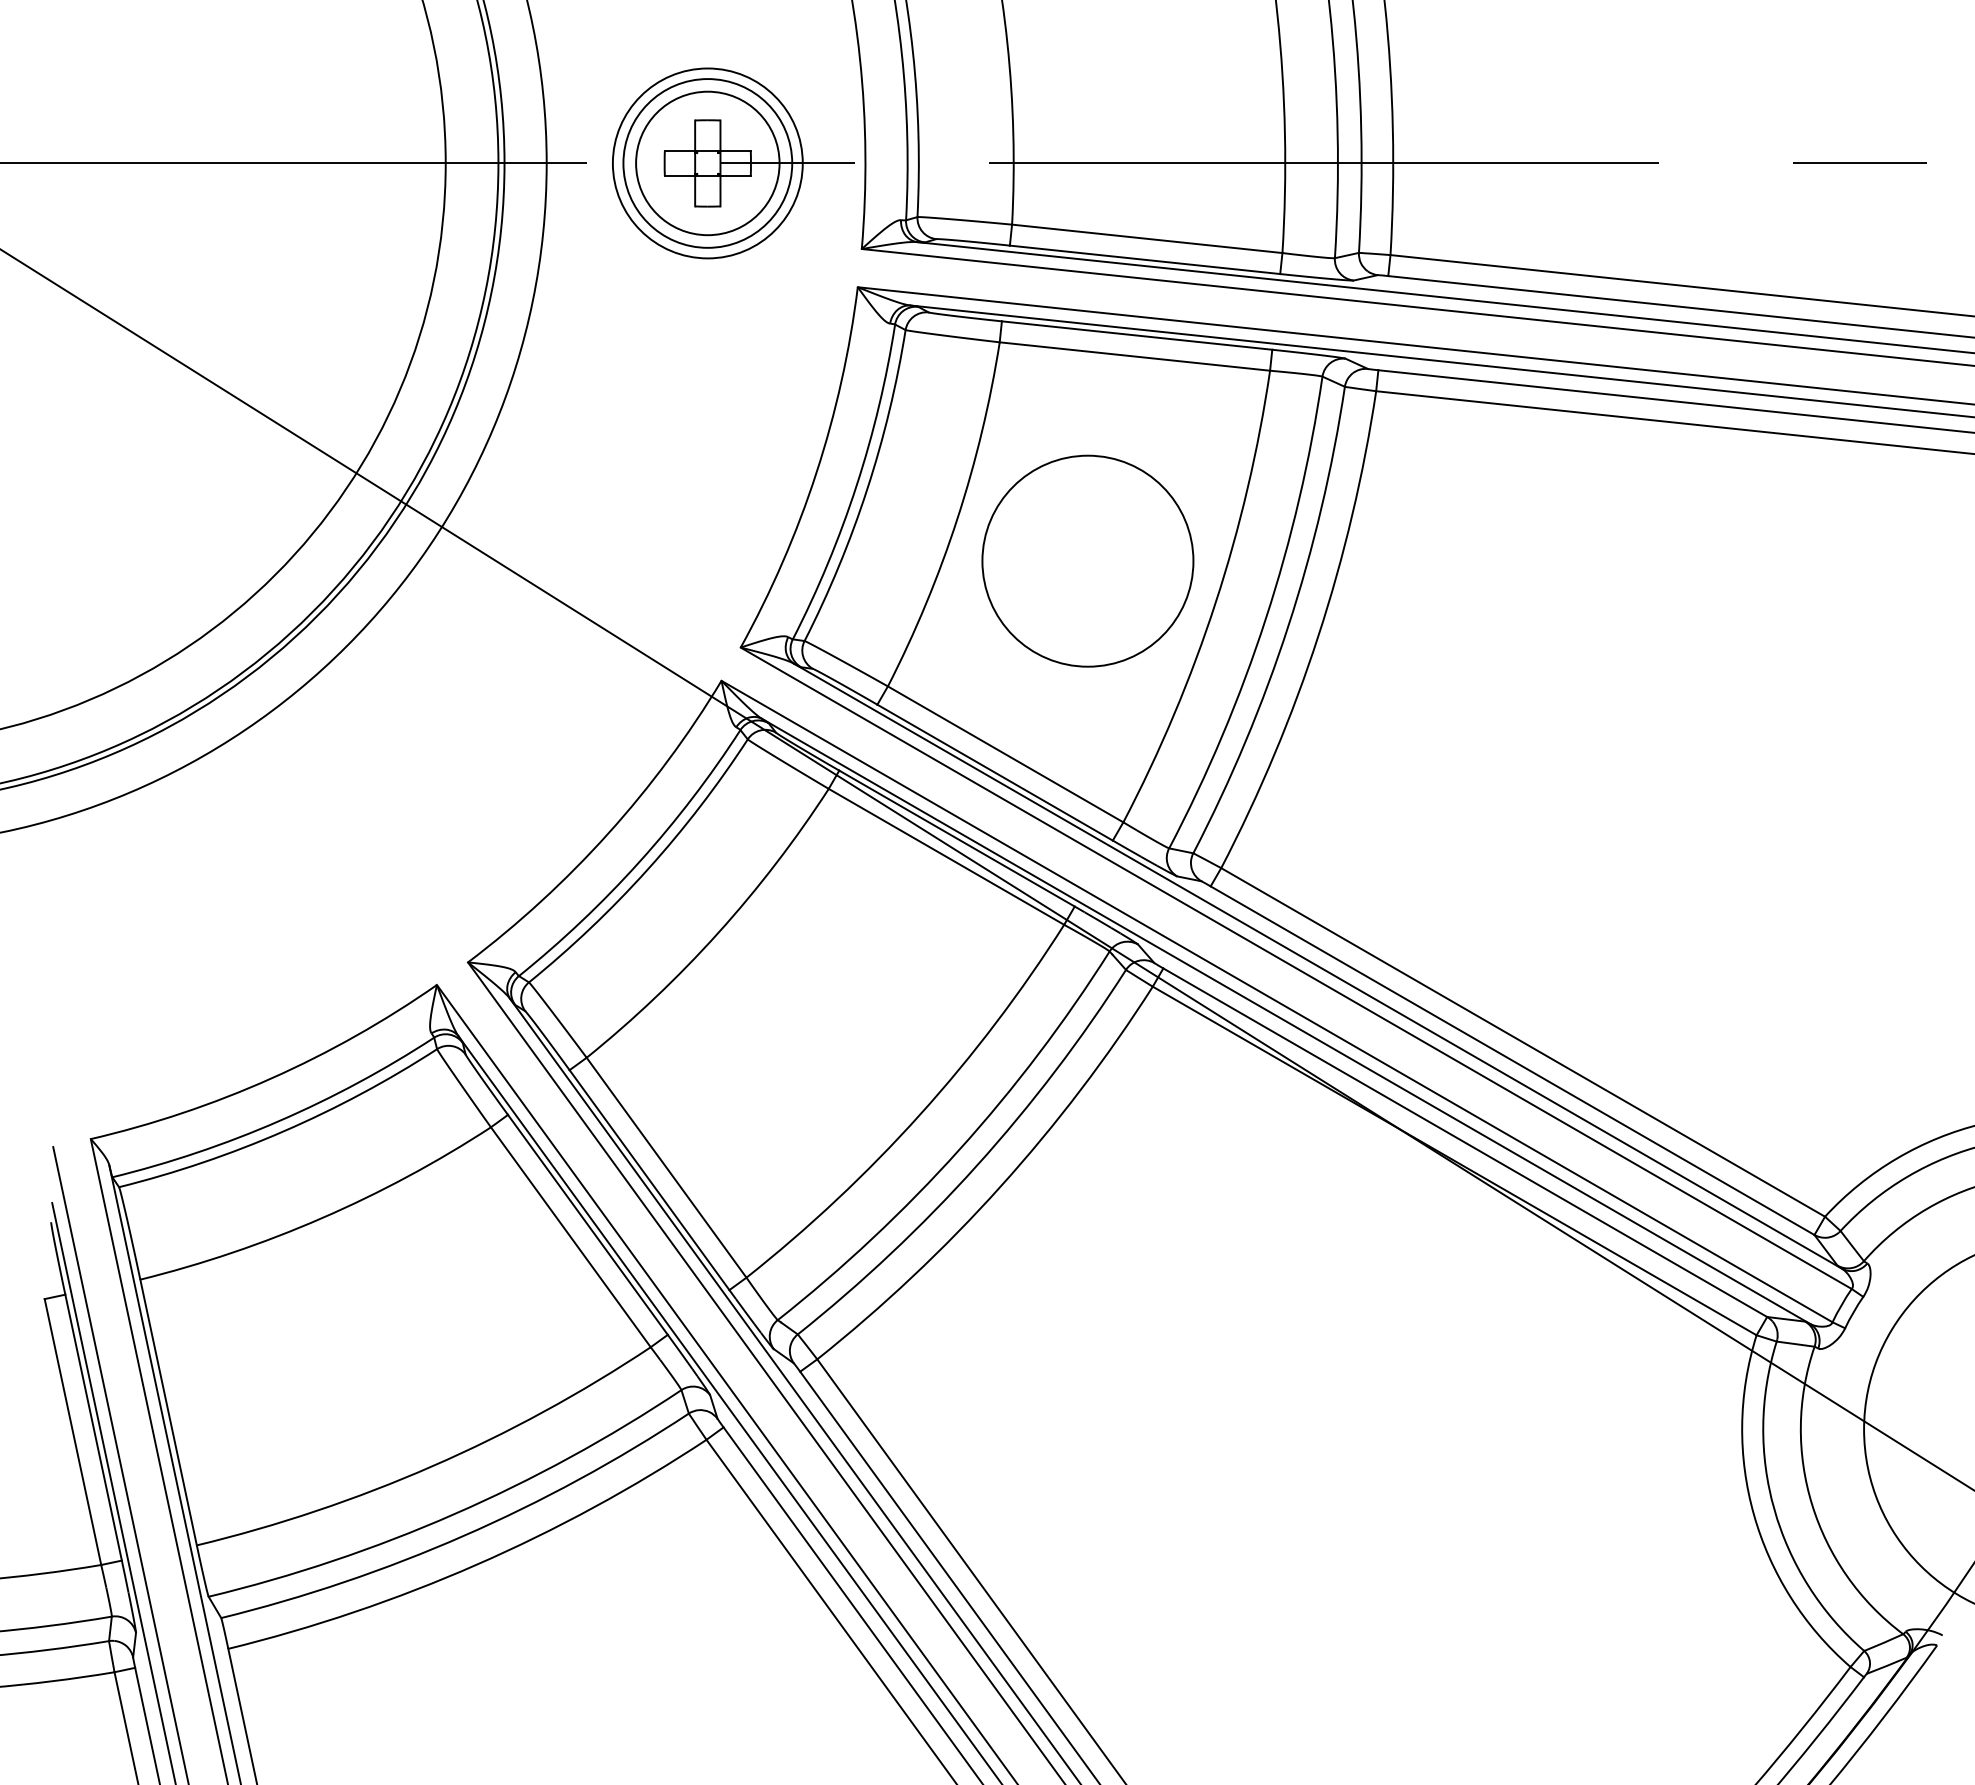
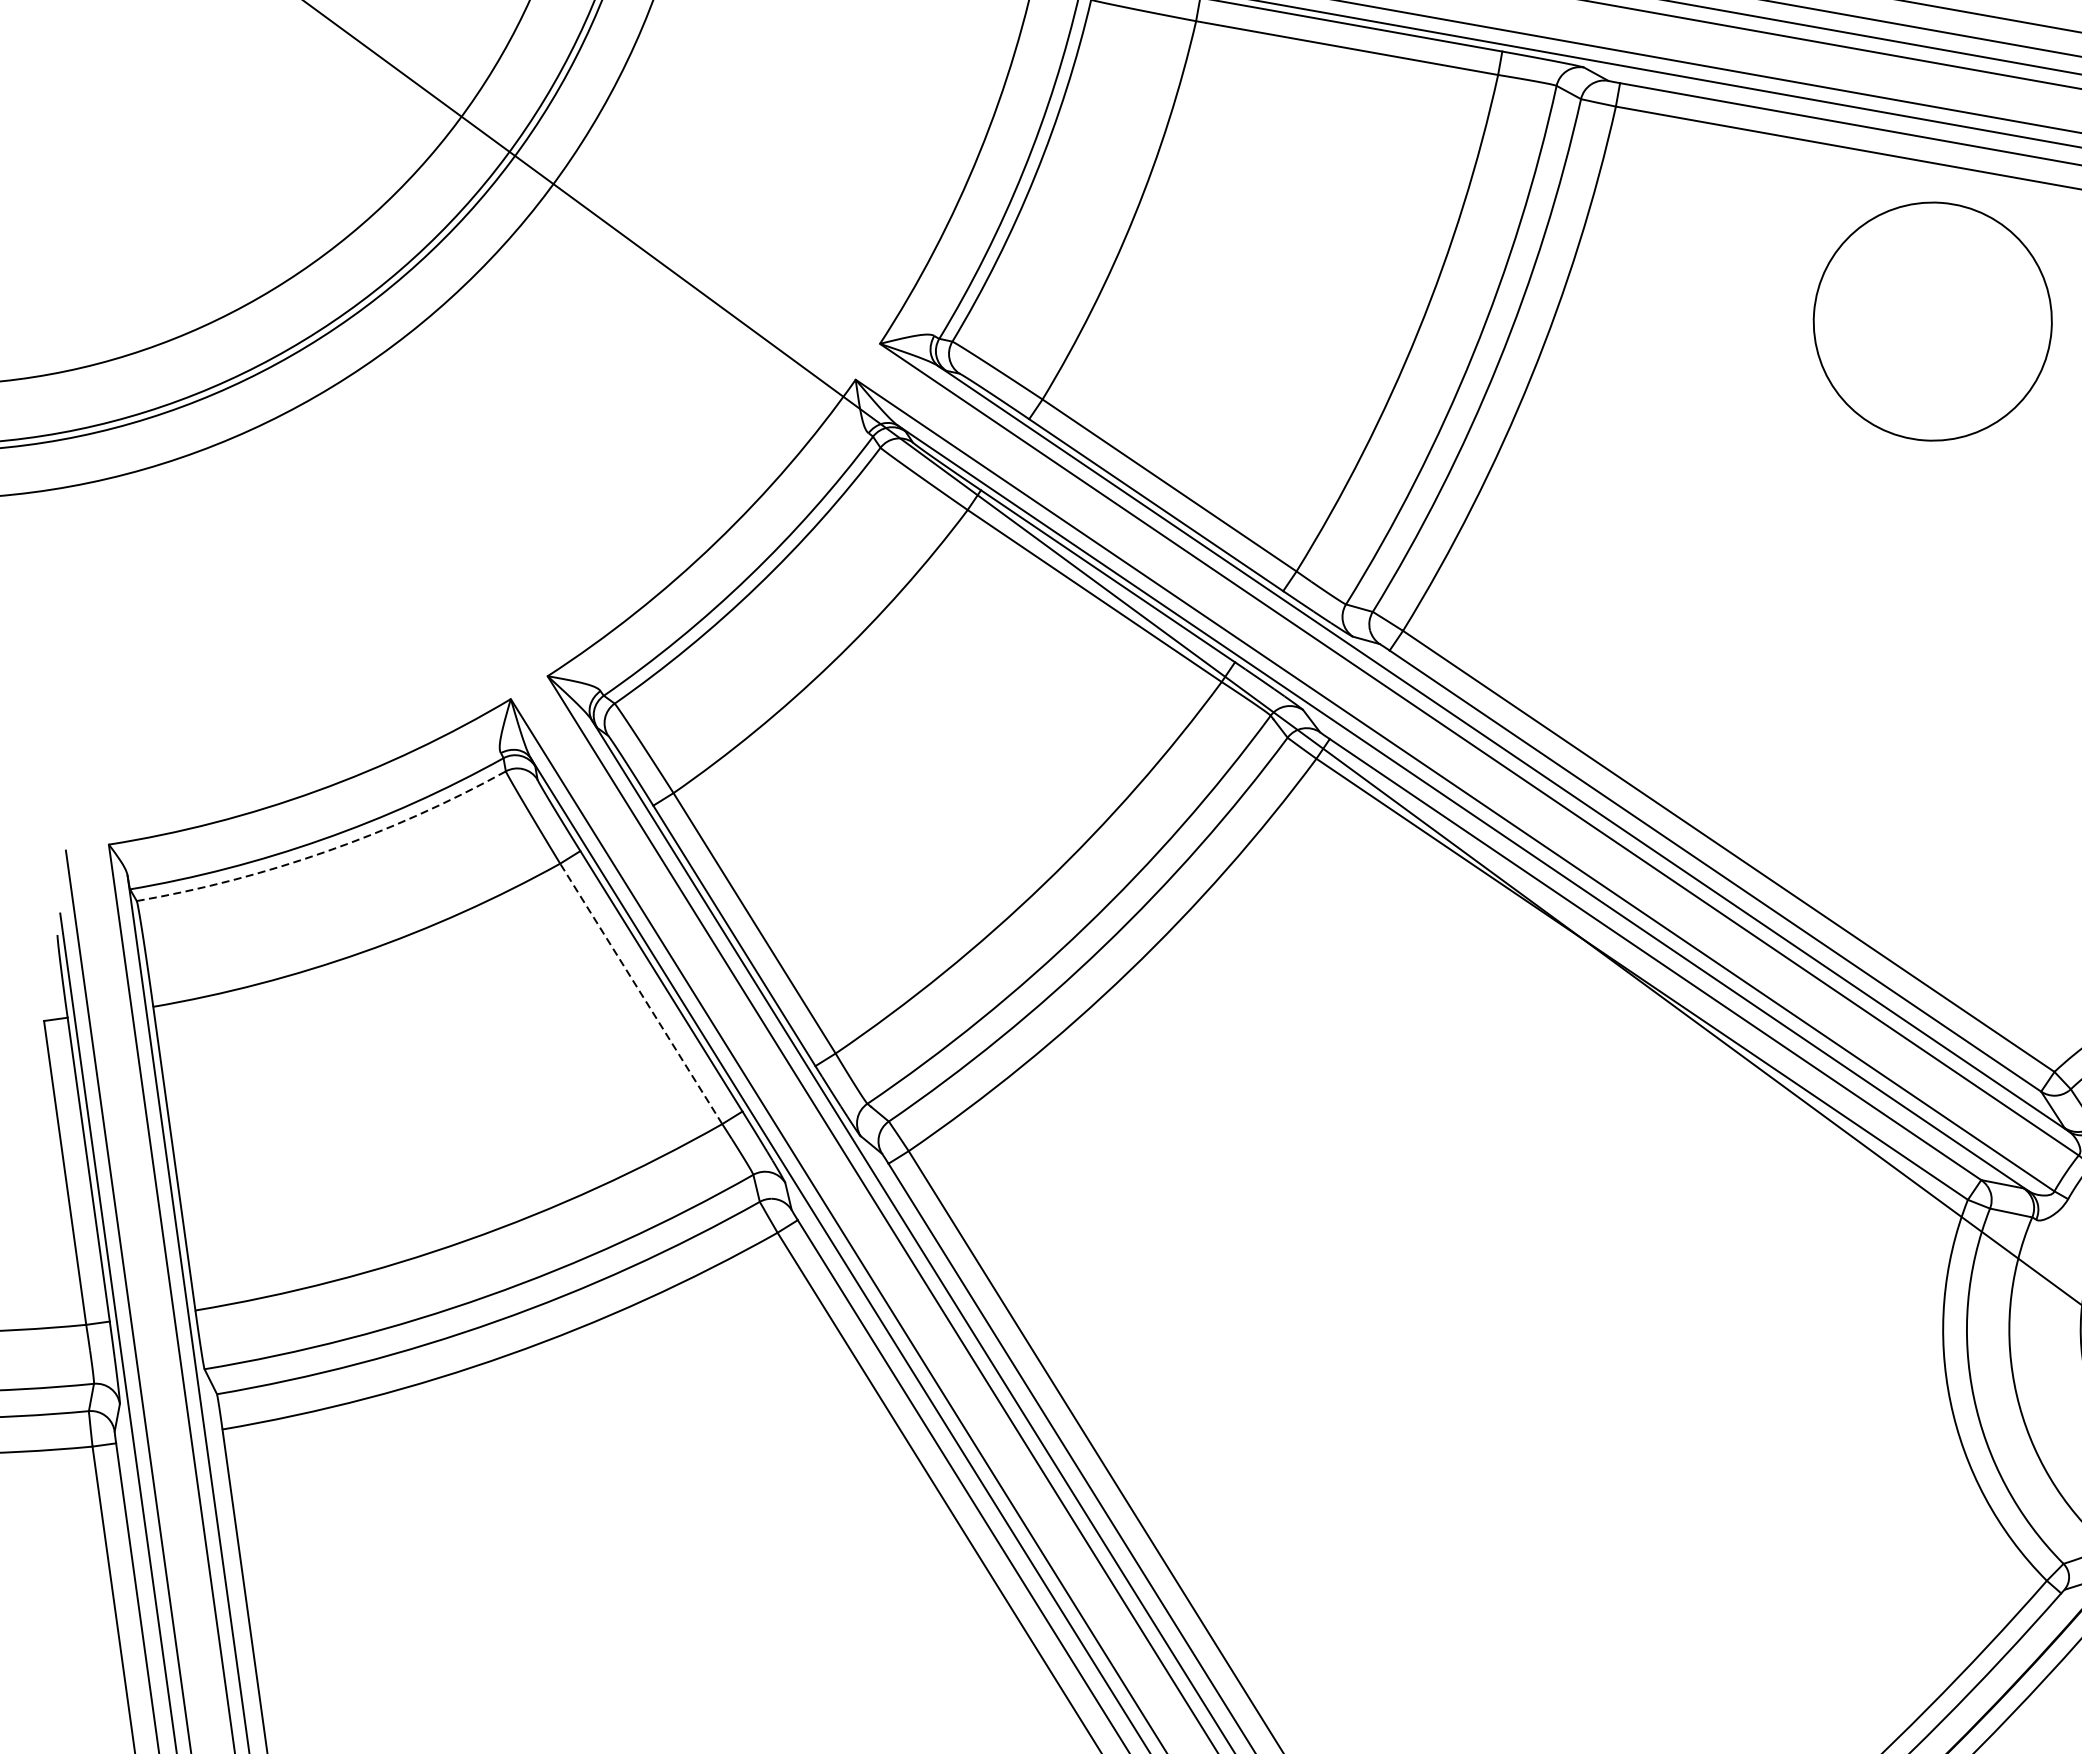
circle: (1087, 560) -> (1932, 320), moved
arc: (283, 1131) -> (326, 851), solid -> dashed
line: (570, 1237) -> (640, 994), solid -> dashed

